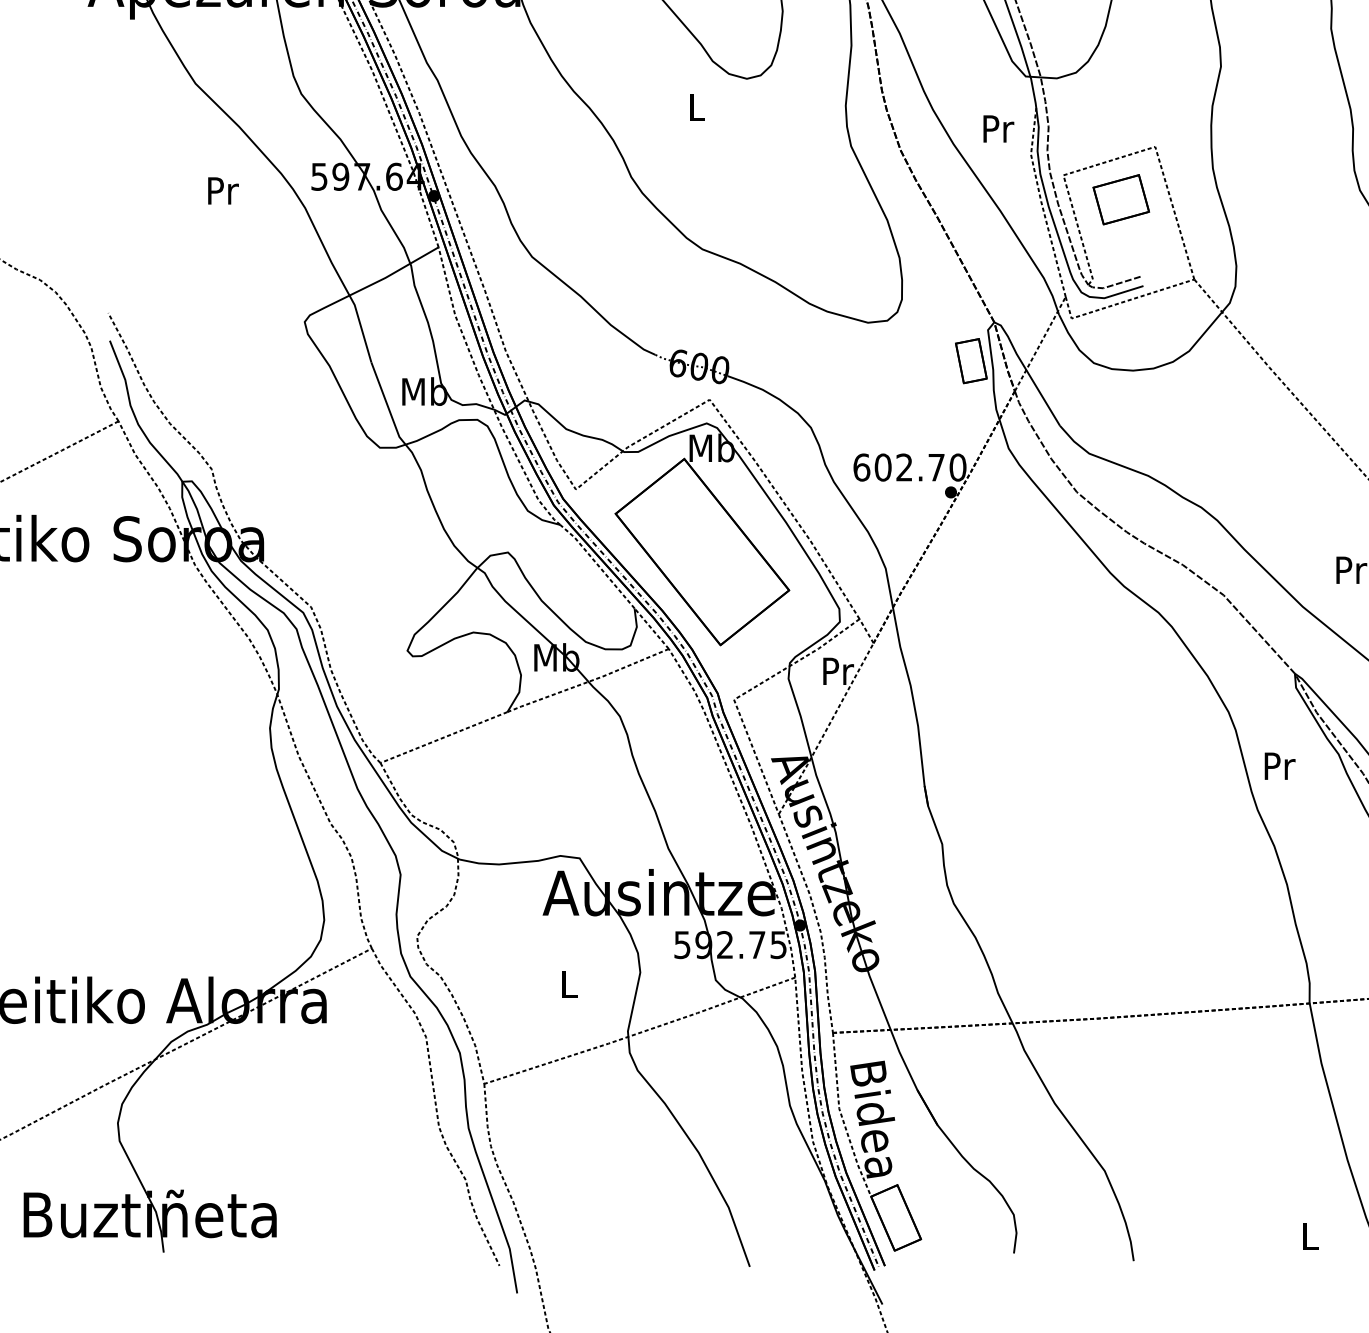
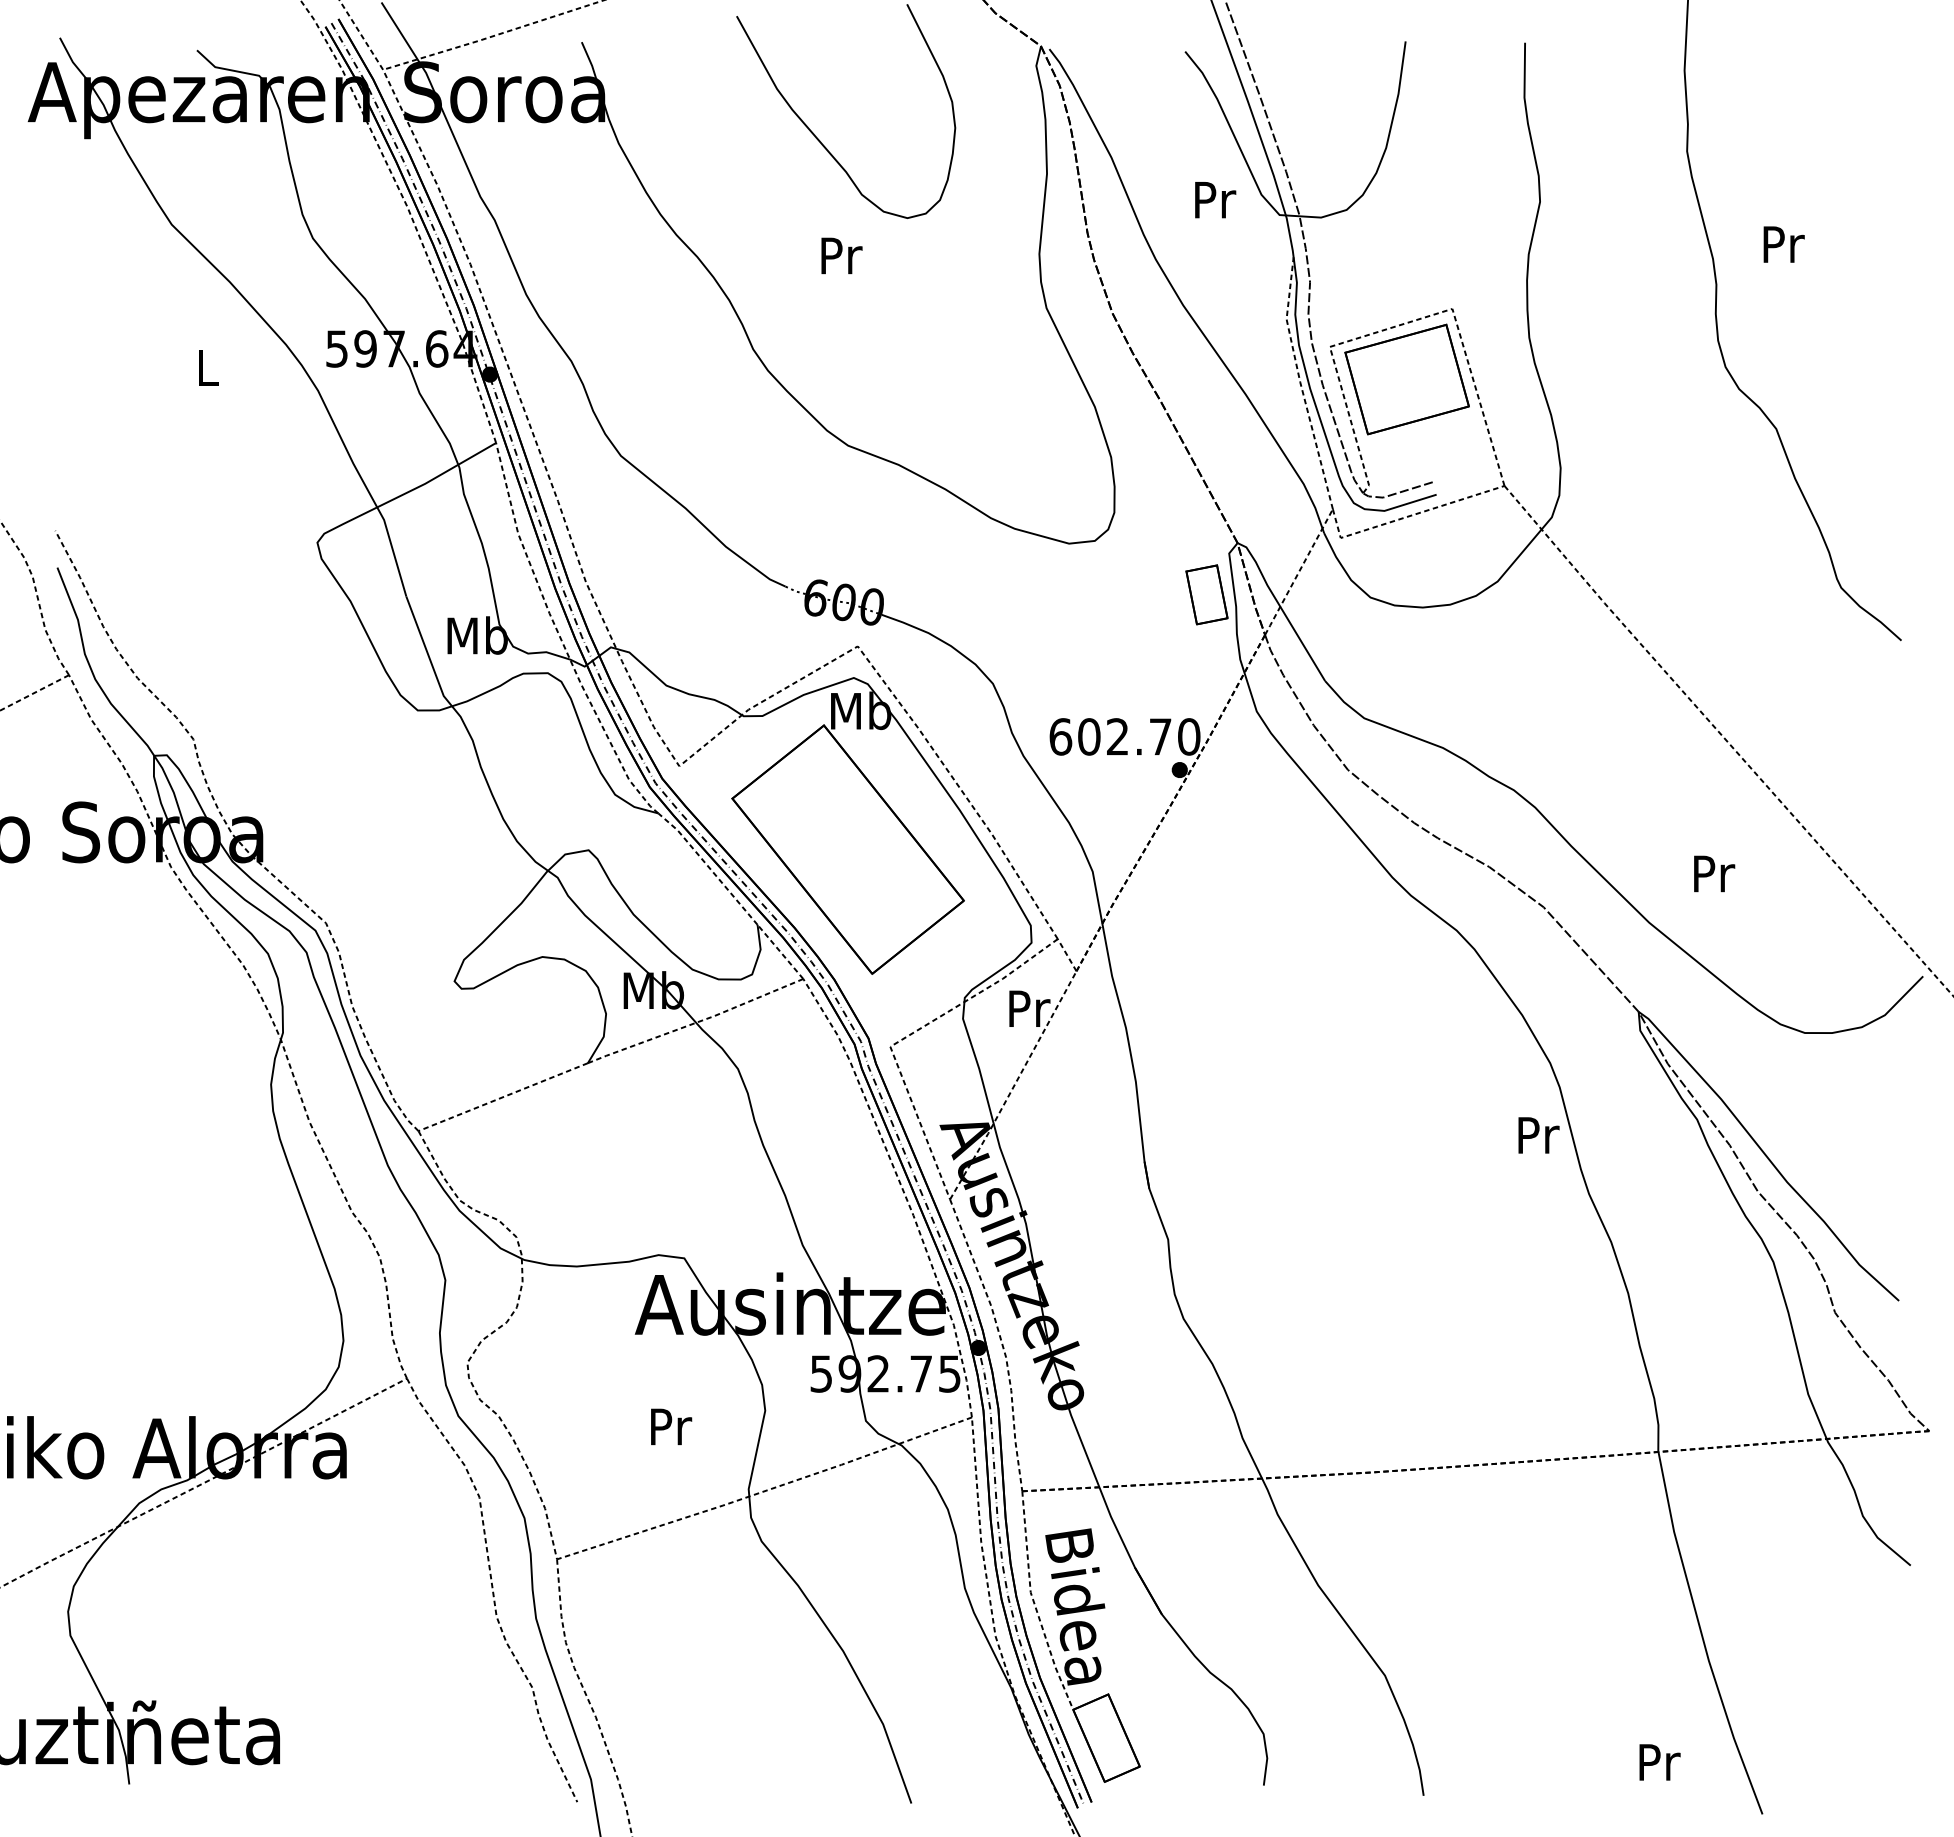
text: (697, 106) -> (841, 255), L -> Pr
text: (998, 129) -> (1215, 200), moved
text: (223, 190) -> (208, 367), Pr -> L
part: (1120, 199) -> (1406, 379), size x1.67
text: (1279, 766) -> (1538, 1135), moved
text: (570, 984) -> (671, 1426), L -> Pr
text: (1310, 1236) -> (1659, 1762), L -> Pr

